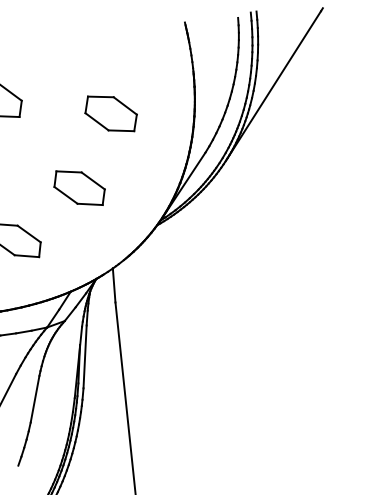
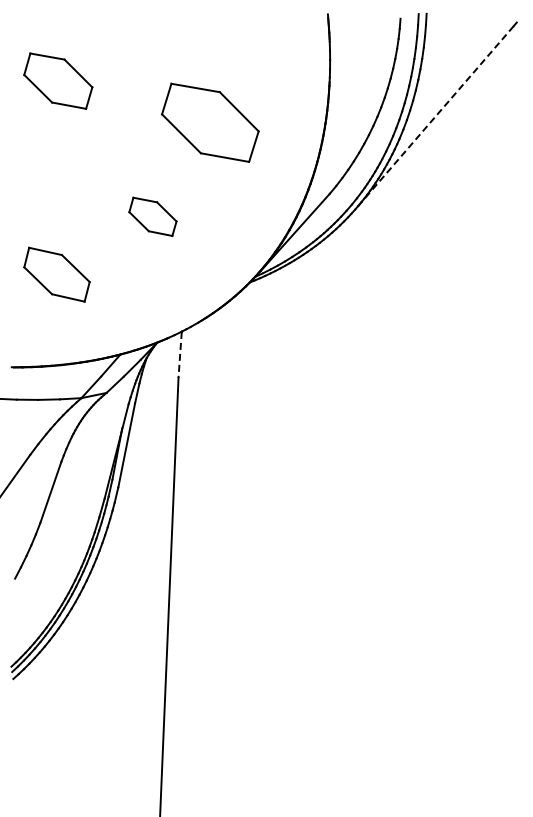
line: (273, 85) -> (435, 116), solid -> dashed
part: (110, 113) -> (209, 122), size x1.4
part: (79, 188) -> (152, 216), size x0.7
line: (114, 285) -> (180, 355), solid -> dashed

